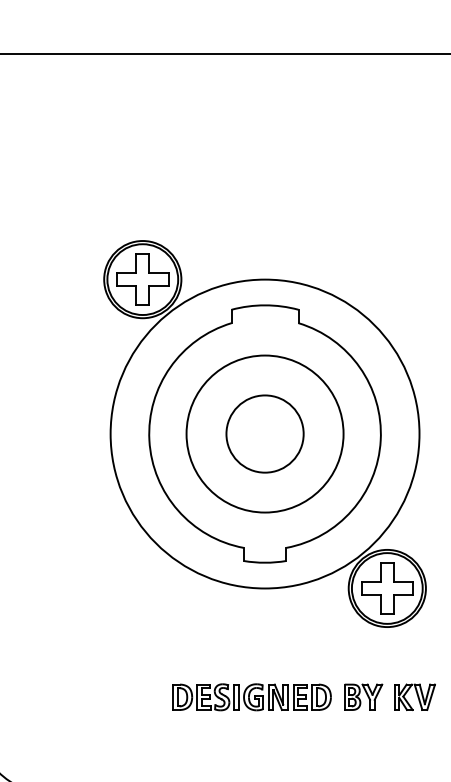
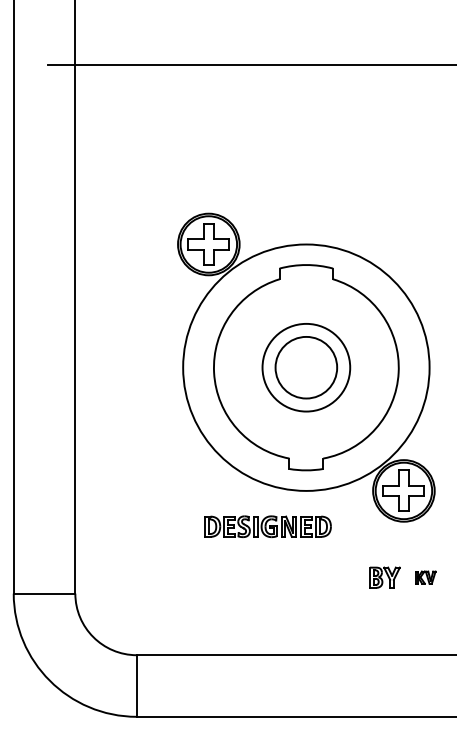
circle: (265, 433) -> (306, 367), size x0.7
part: (251, 696) -> (267, 526), moved
part: (414, 696) -> (425, 577), size x0.6

